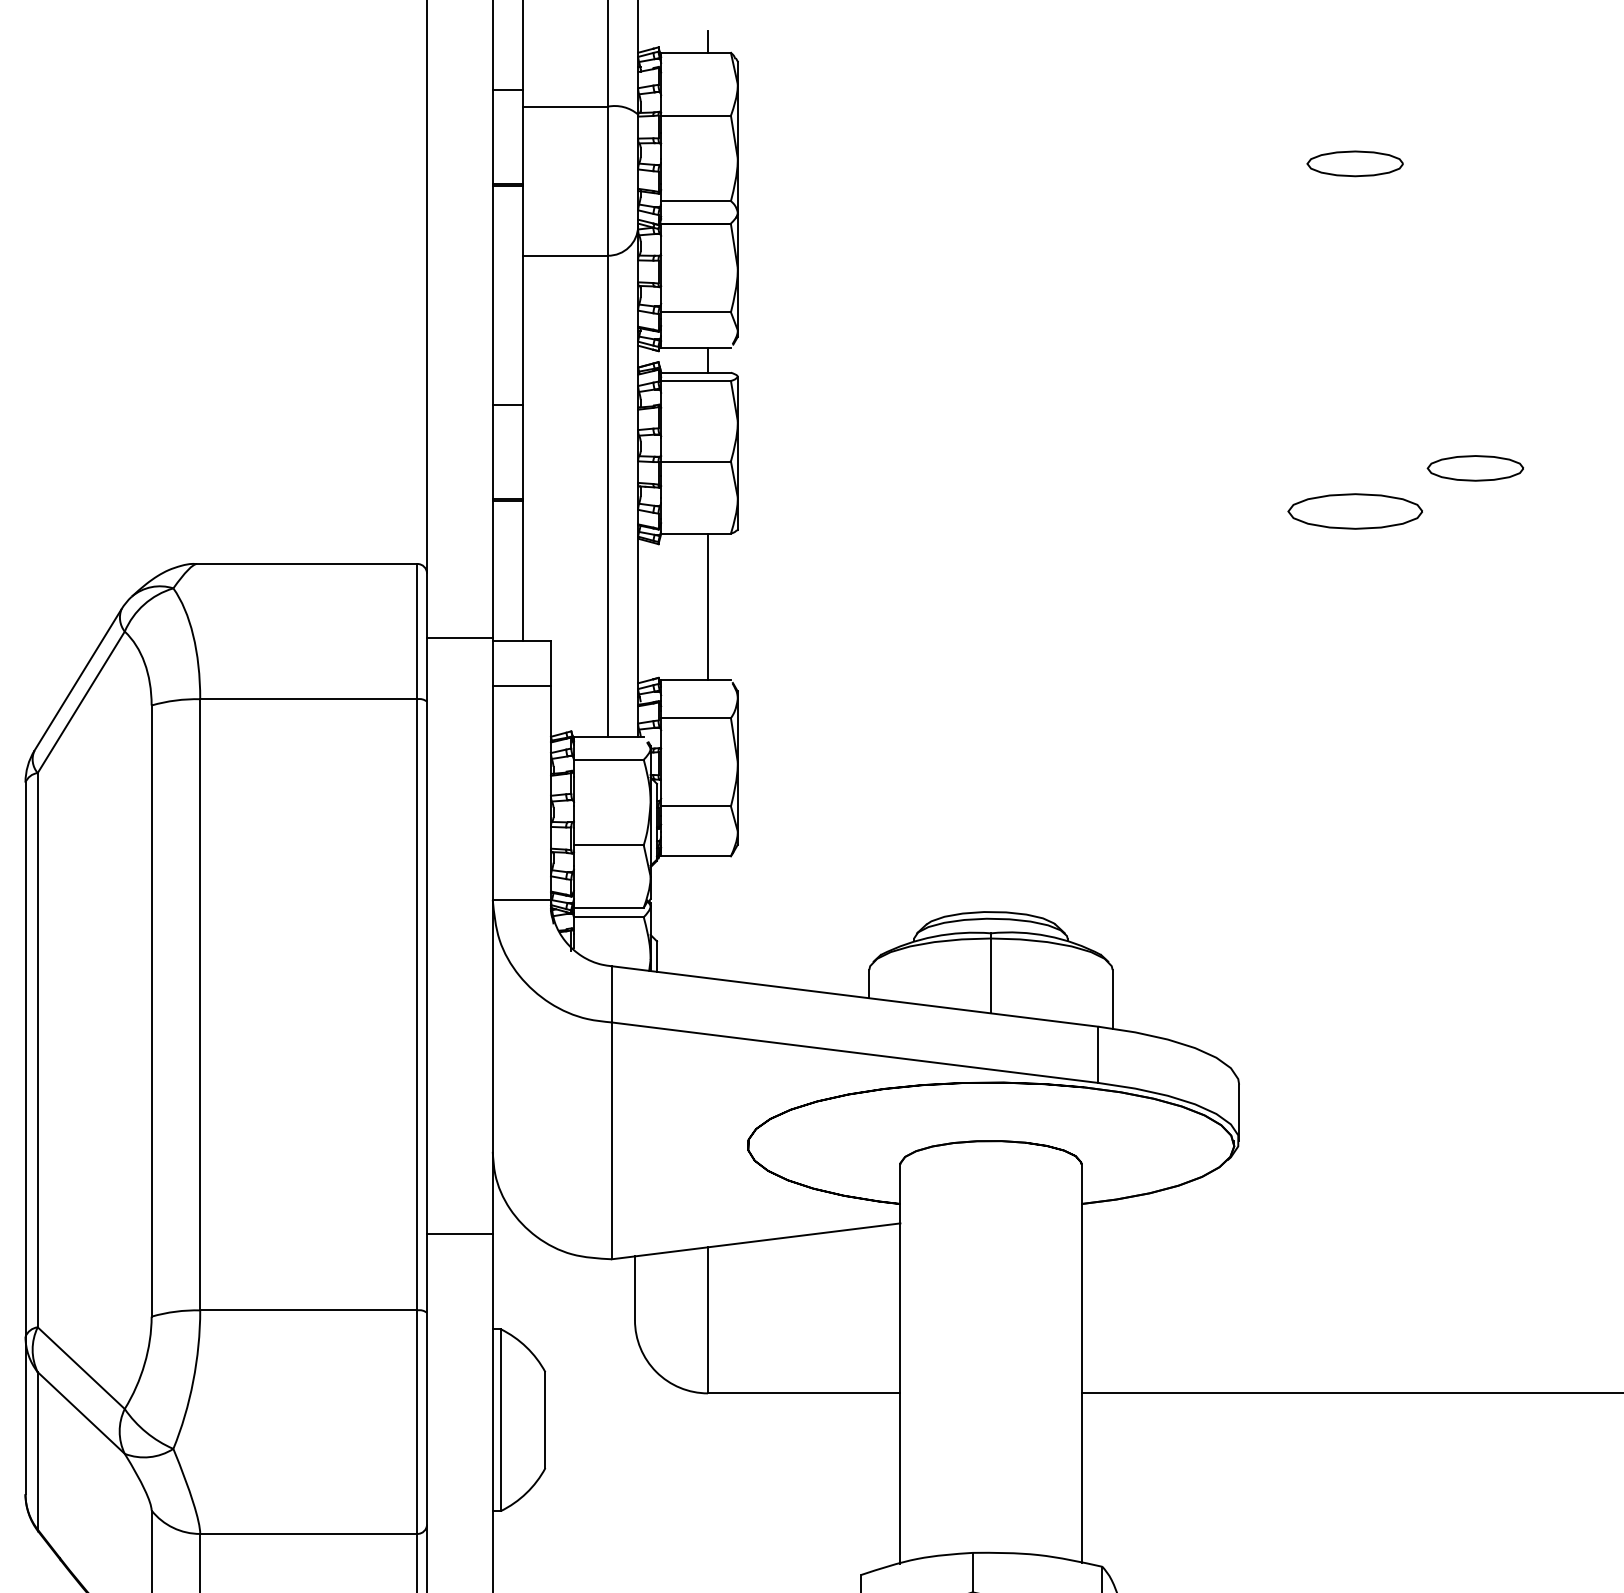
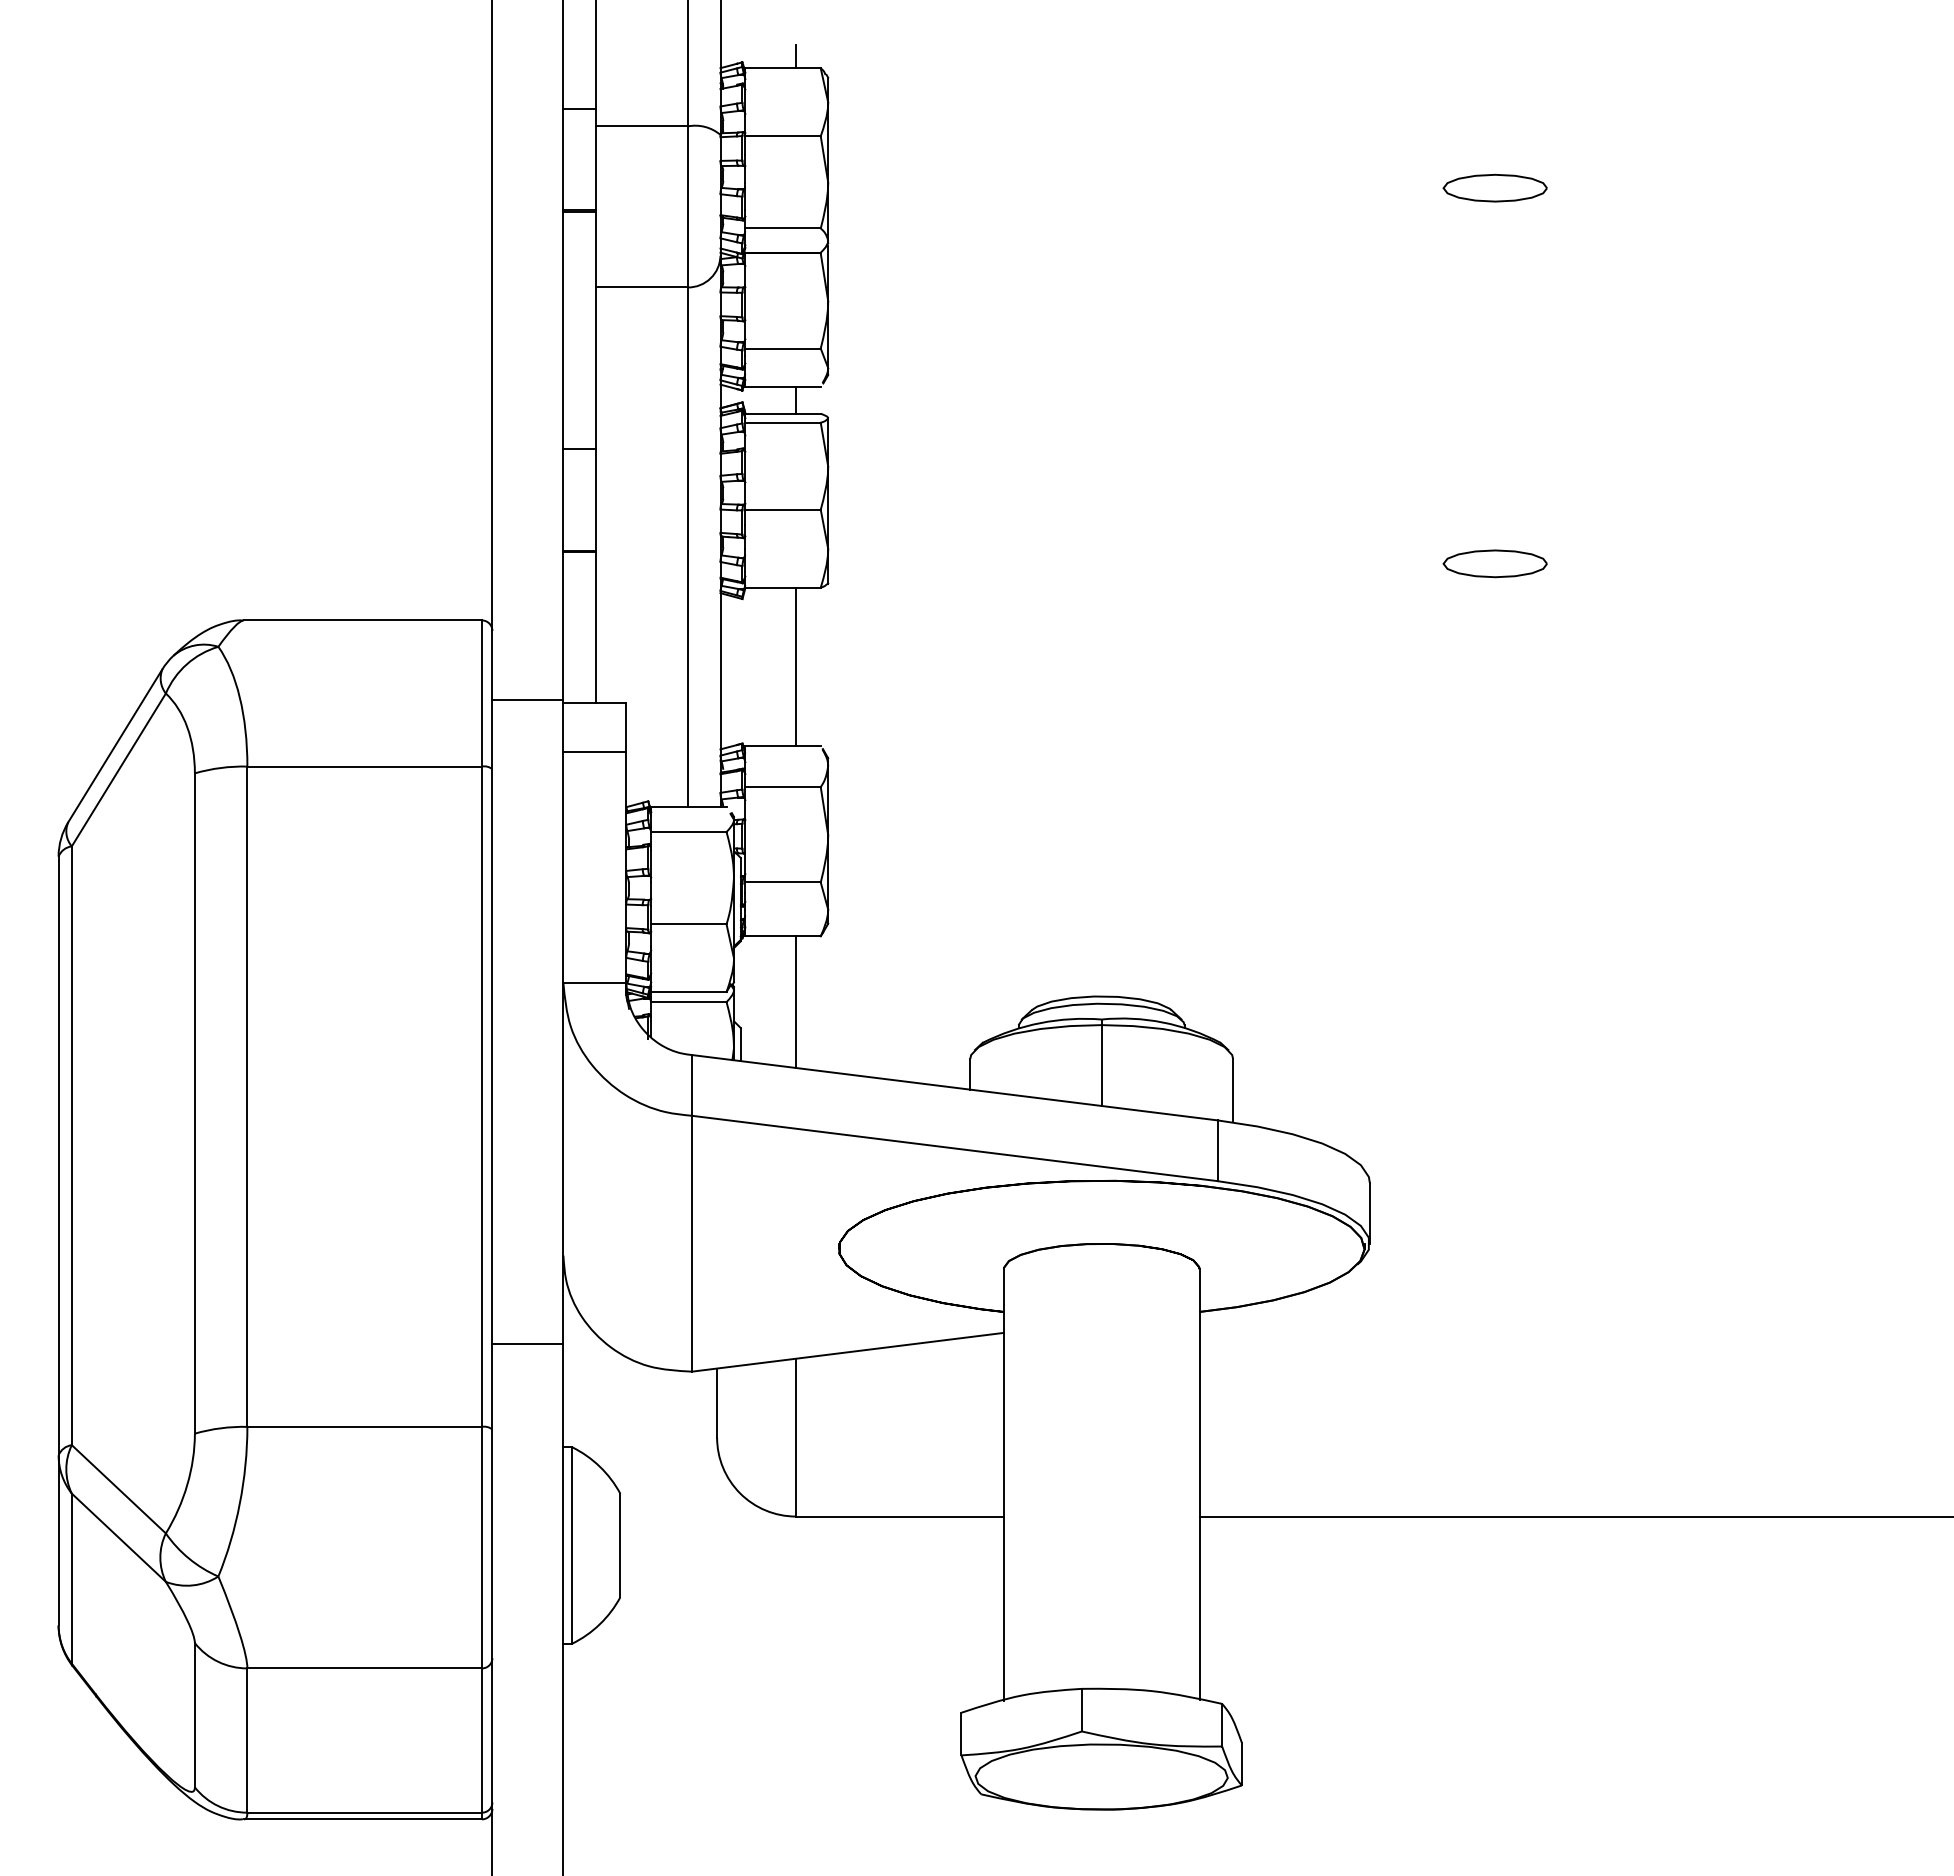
part: (1474, 467) -> (1624, 516), removed
part: (1354, 511) -> (1494, 563), size x0.71
line: (707, 916) -> (795, 1001), added

